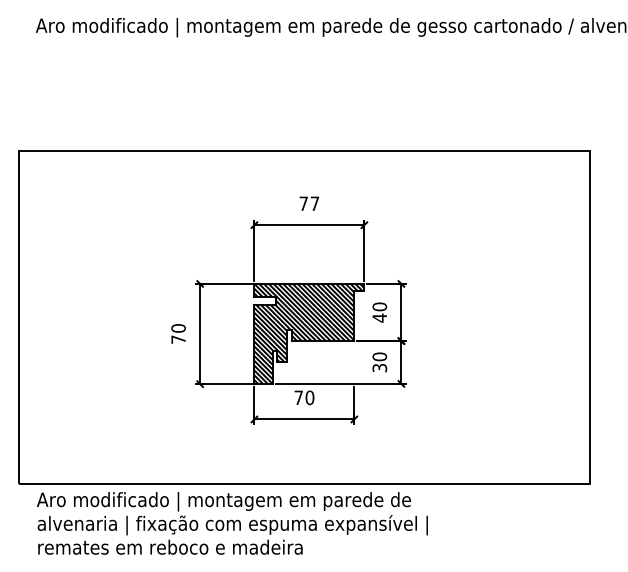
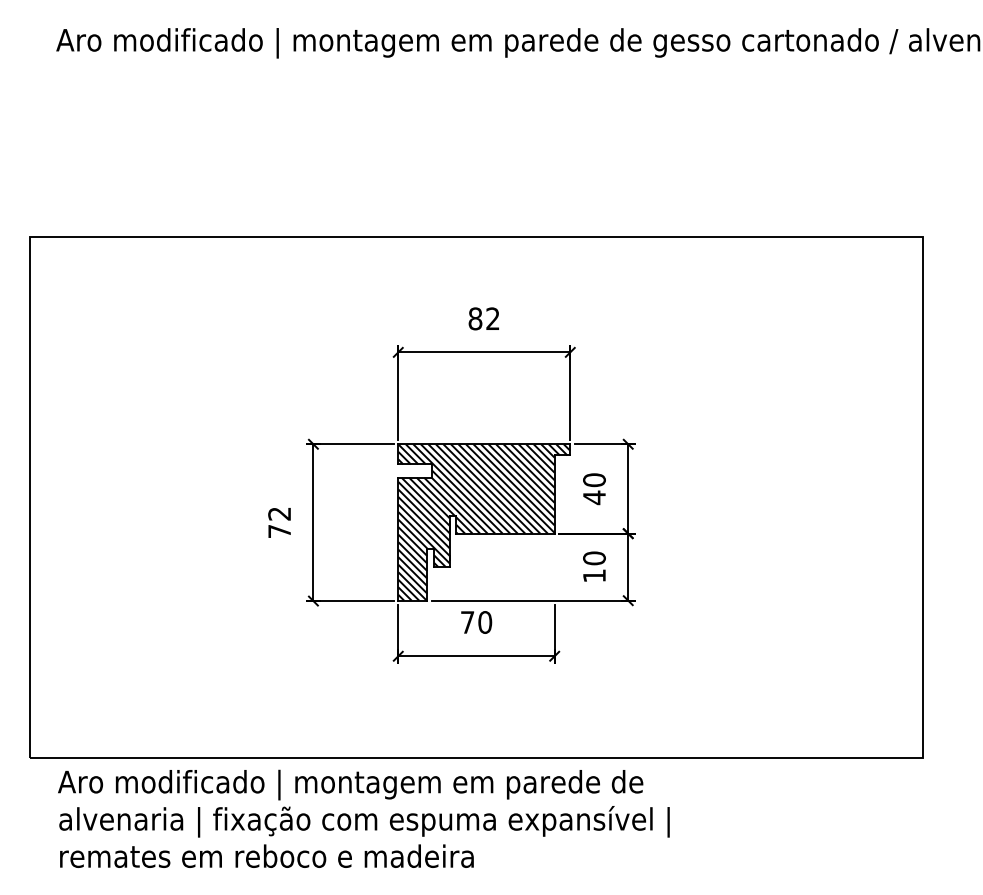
text: (308, 203) -> (482, 318), 77 -> 82
text: (178, 328) -> (279, 513), 70 -> 72
text: (379, 368) -> (593, 576), 30 -> 10

